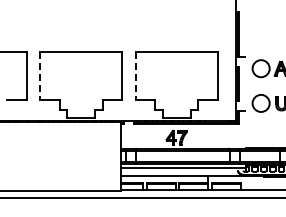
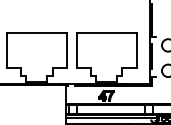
line: (40, 75) -> (6, 50), dashed -> solid
line: (135, 75) -> (76, 50), dashed -> solid

